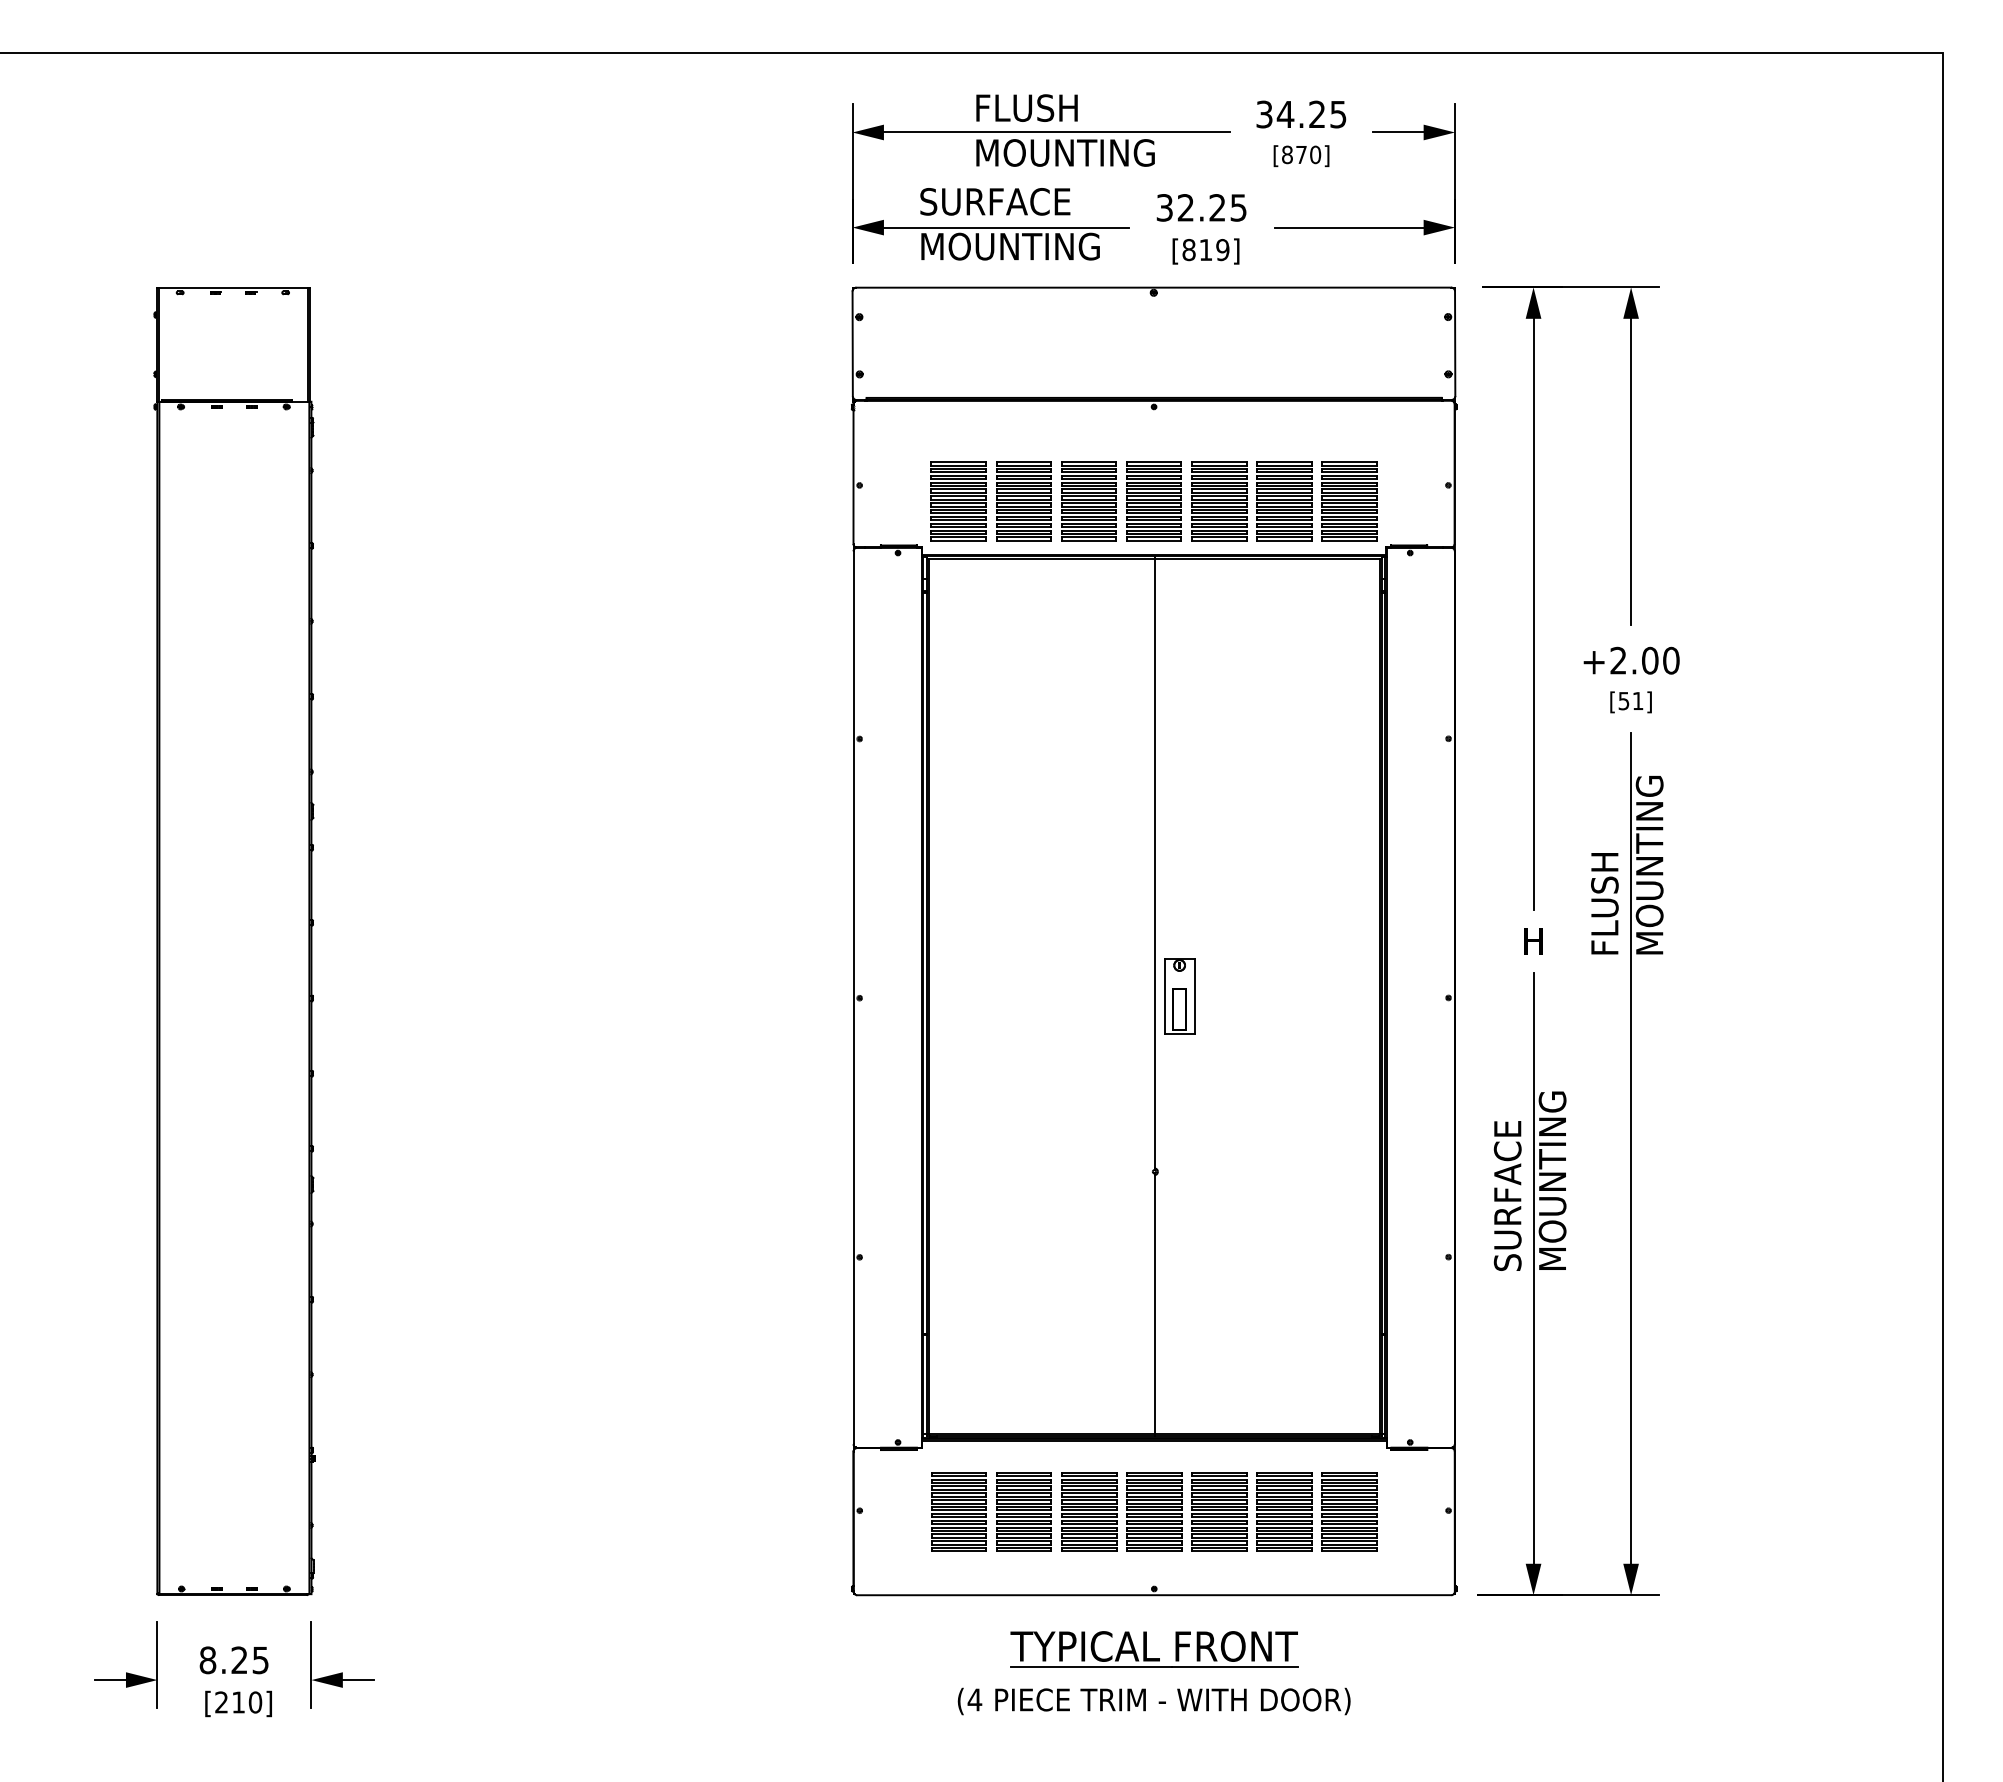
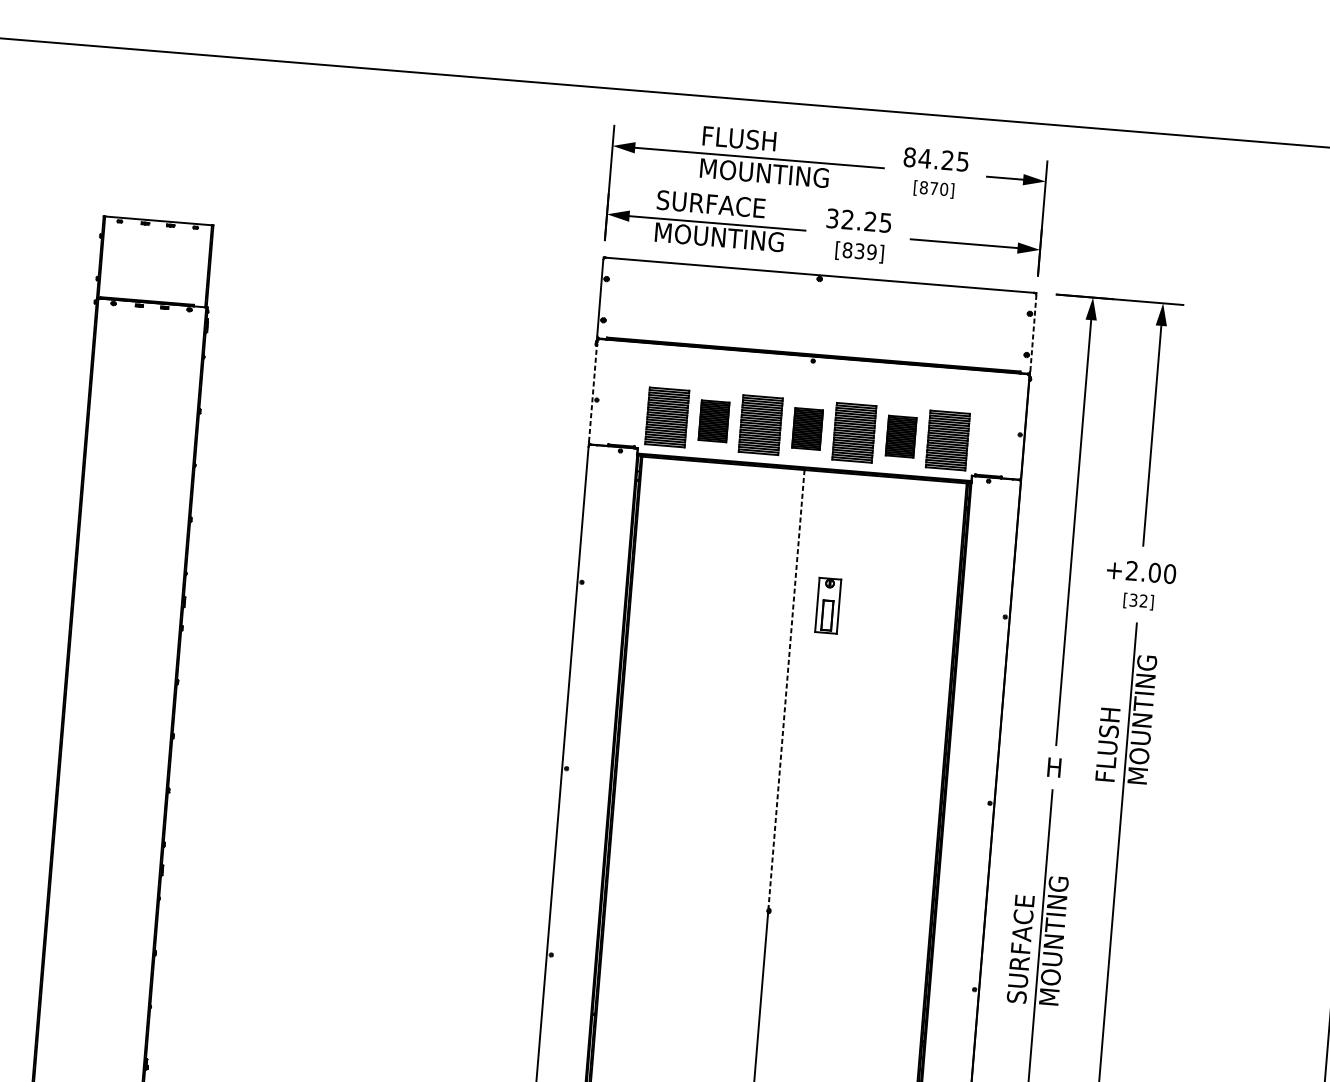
text: (1264, 114) -> (909, 157), 34.25 -> 84.25
text: (1205, 249) -> (859, 250), [819] -> [839]
line: (1455, 343) -> (1033, 333), solid -> dashed
line: (853, 474) -> (593, 391), solid -> dashed
part: (1023, 501) -> (713, 421), size x0.7
part: (1153, 501) -> (807, 429), size x0.7
part: (1284, 501) -> (901, 436), size x0.7
text: (1631, 700) -> (1139, 600), [51] -> [32]
line: (1154, 863) -> (786, 689), solid -> dashed
part: (1179, 996) -> (828, 605), moved

